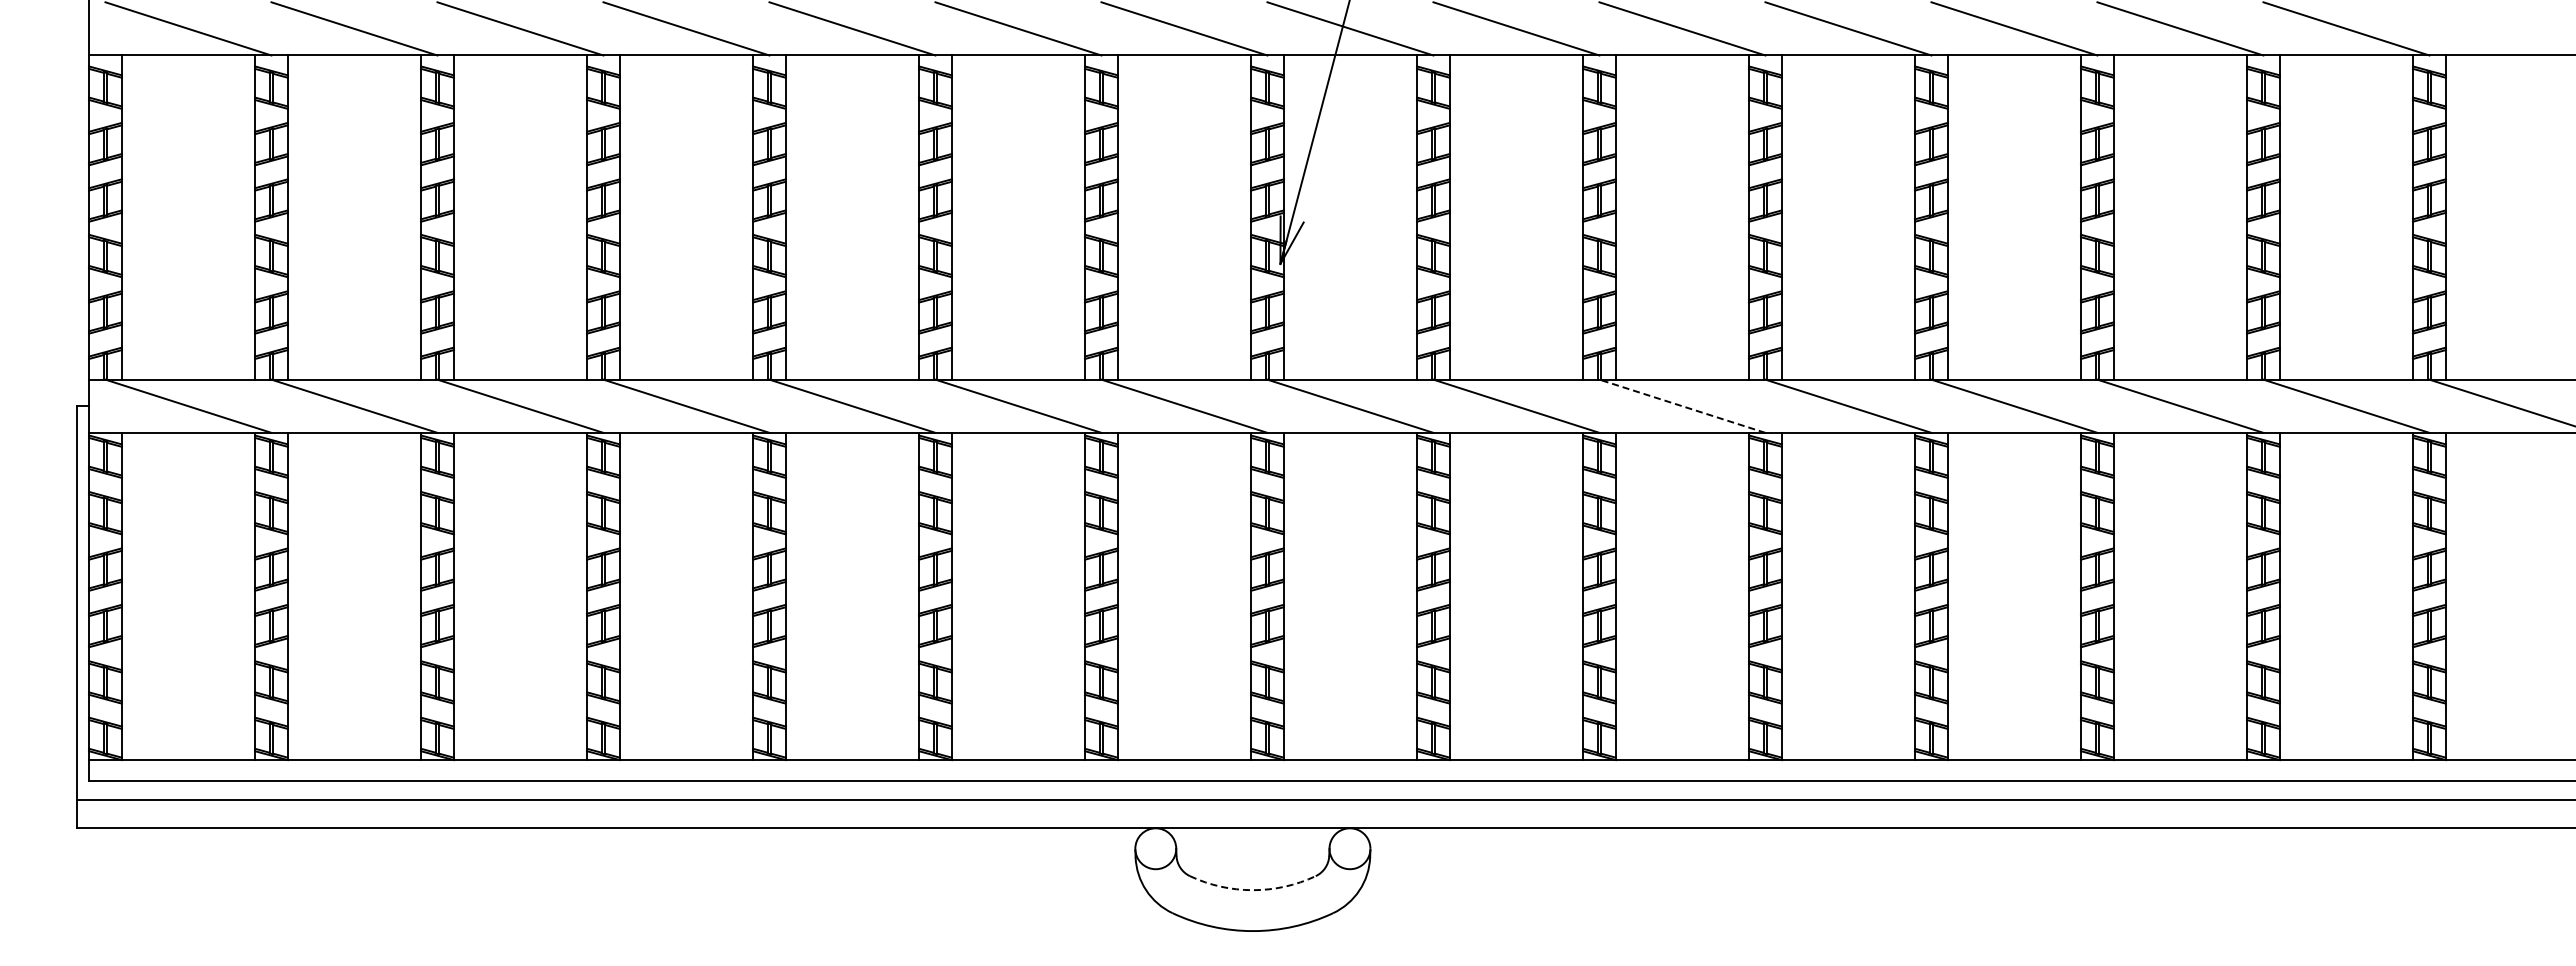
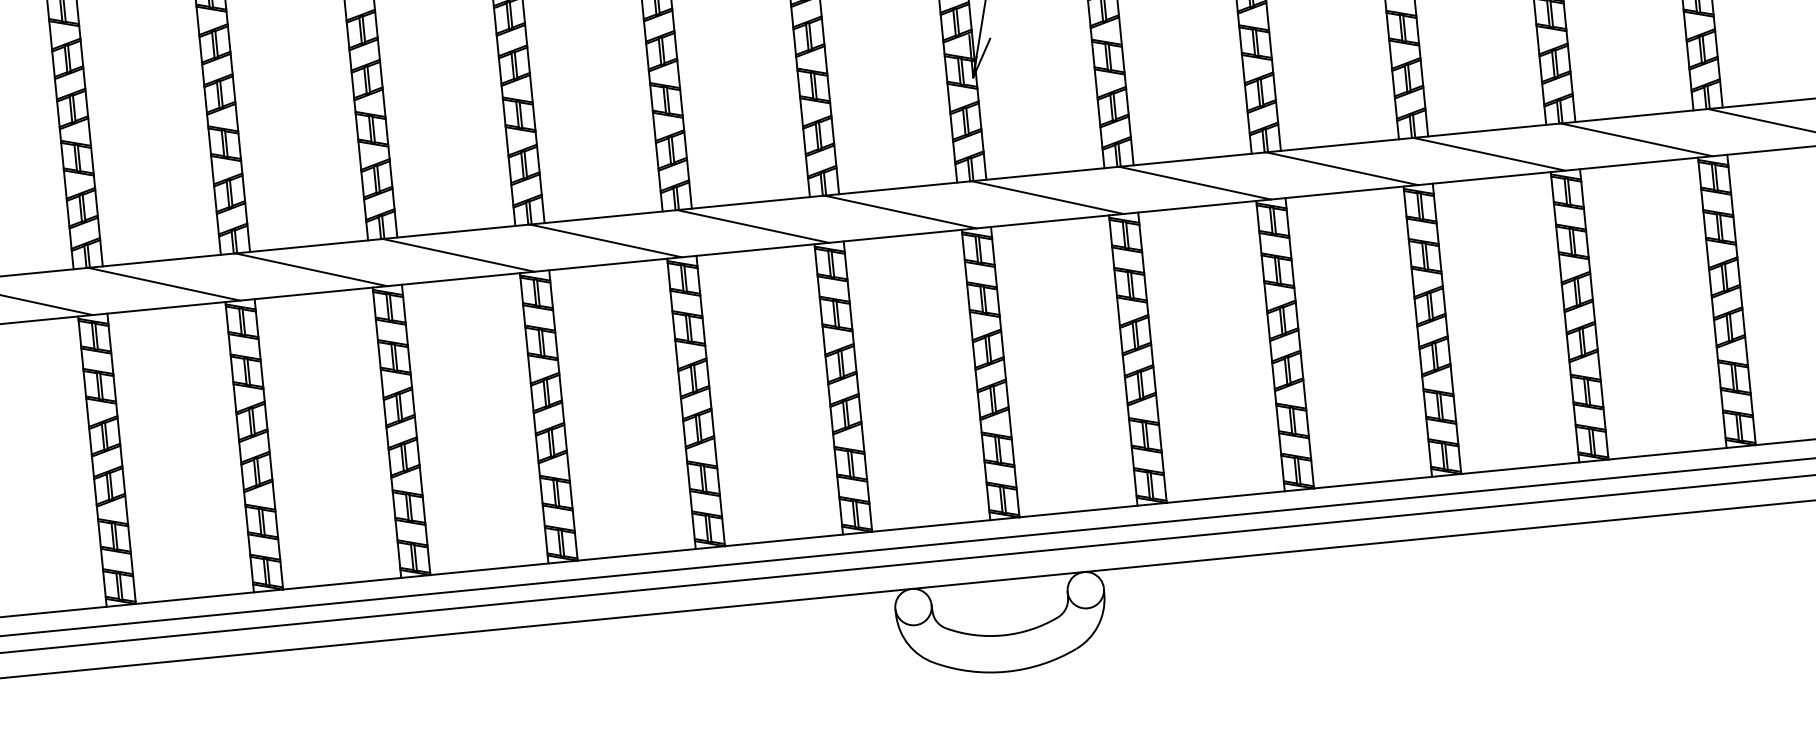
line: (1681, 406) -> (1341, 169), dashed -> solid
arc: (1252, 890) -> (1002, 635), dashed -> solid

